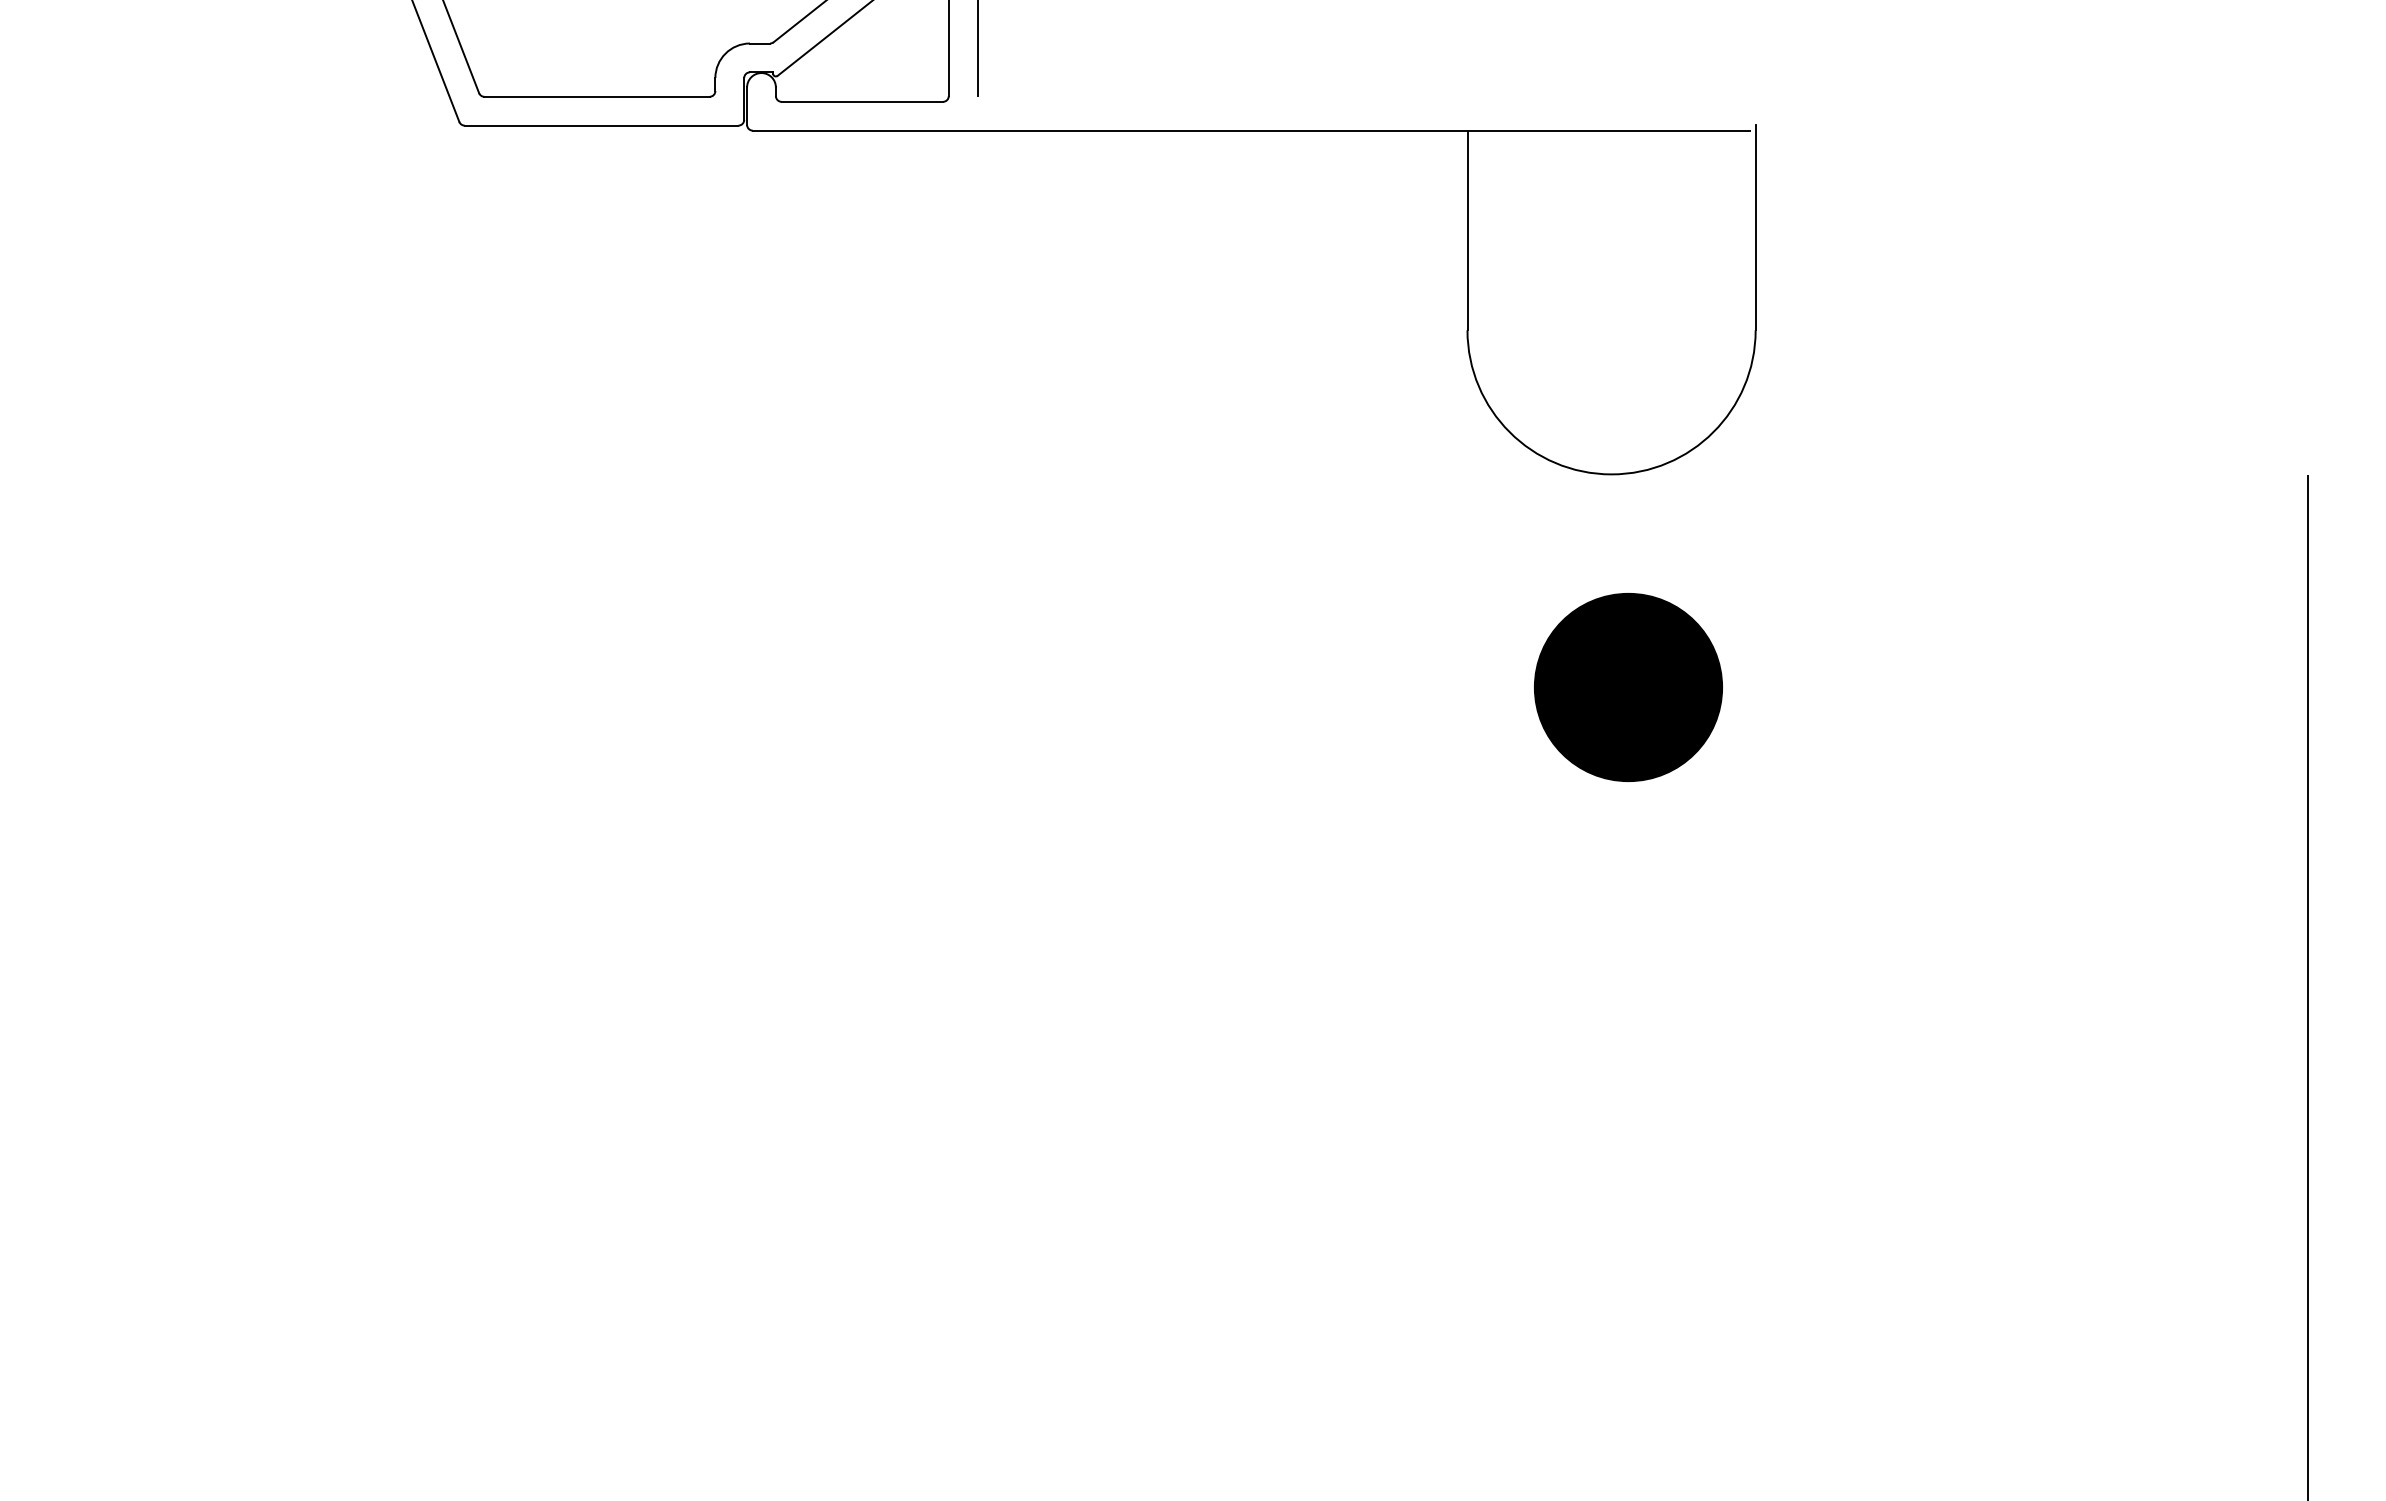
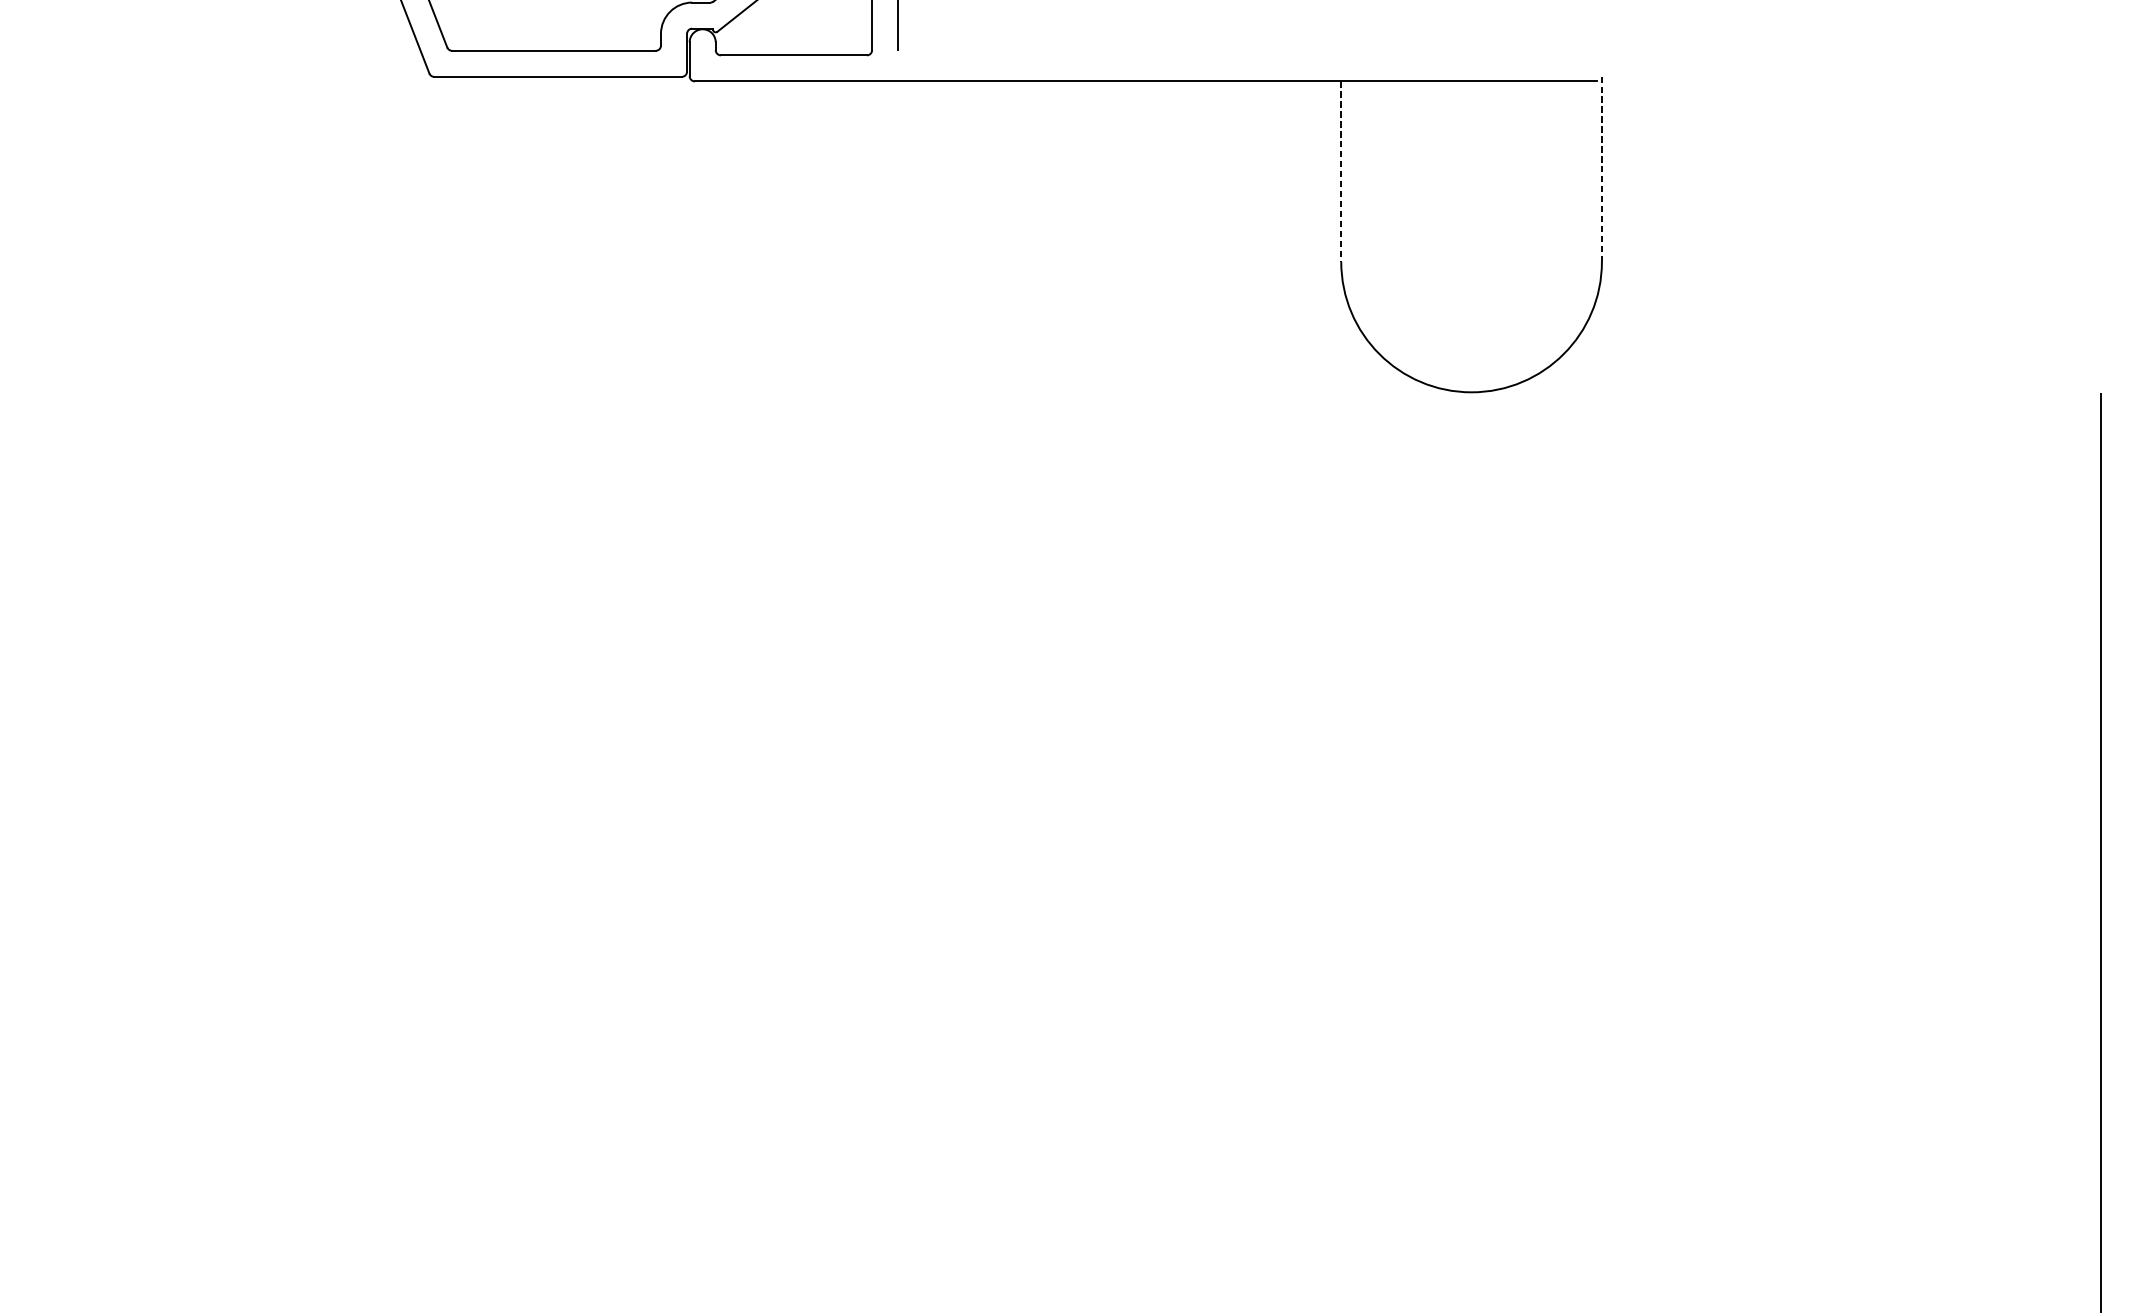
line: (1755, 227) -> (1601, 169), solid -> dashed
line: (1467, 230) -> (1341, 171), solid -> dashed
part: (1628, 687) -> (1486, 585), removed

